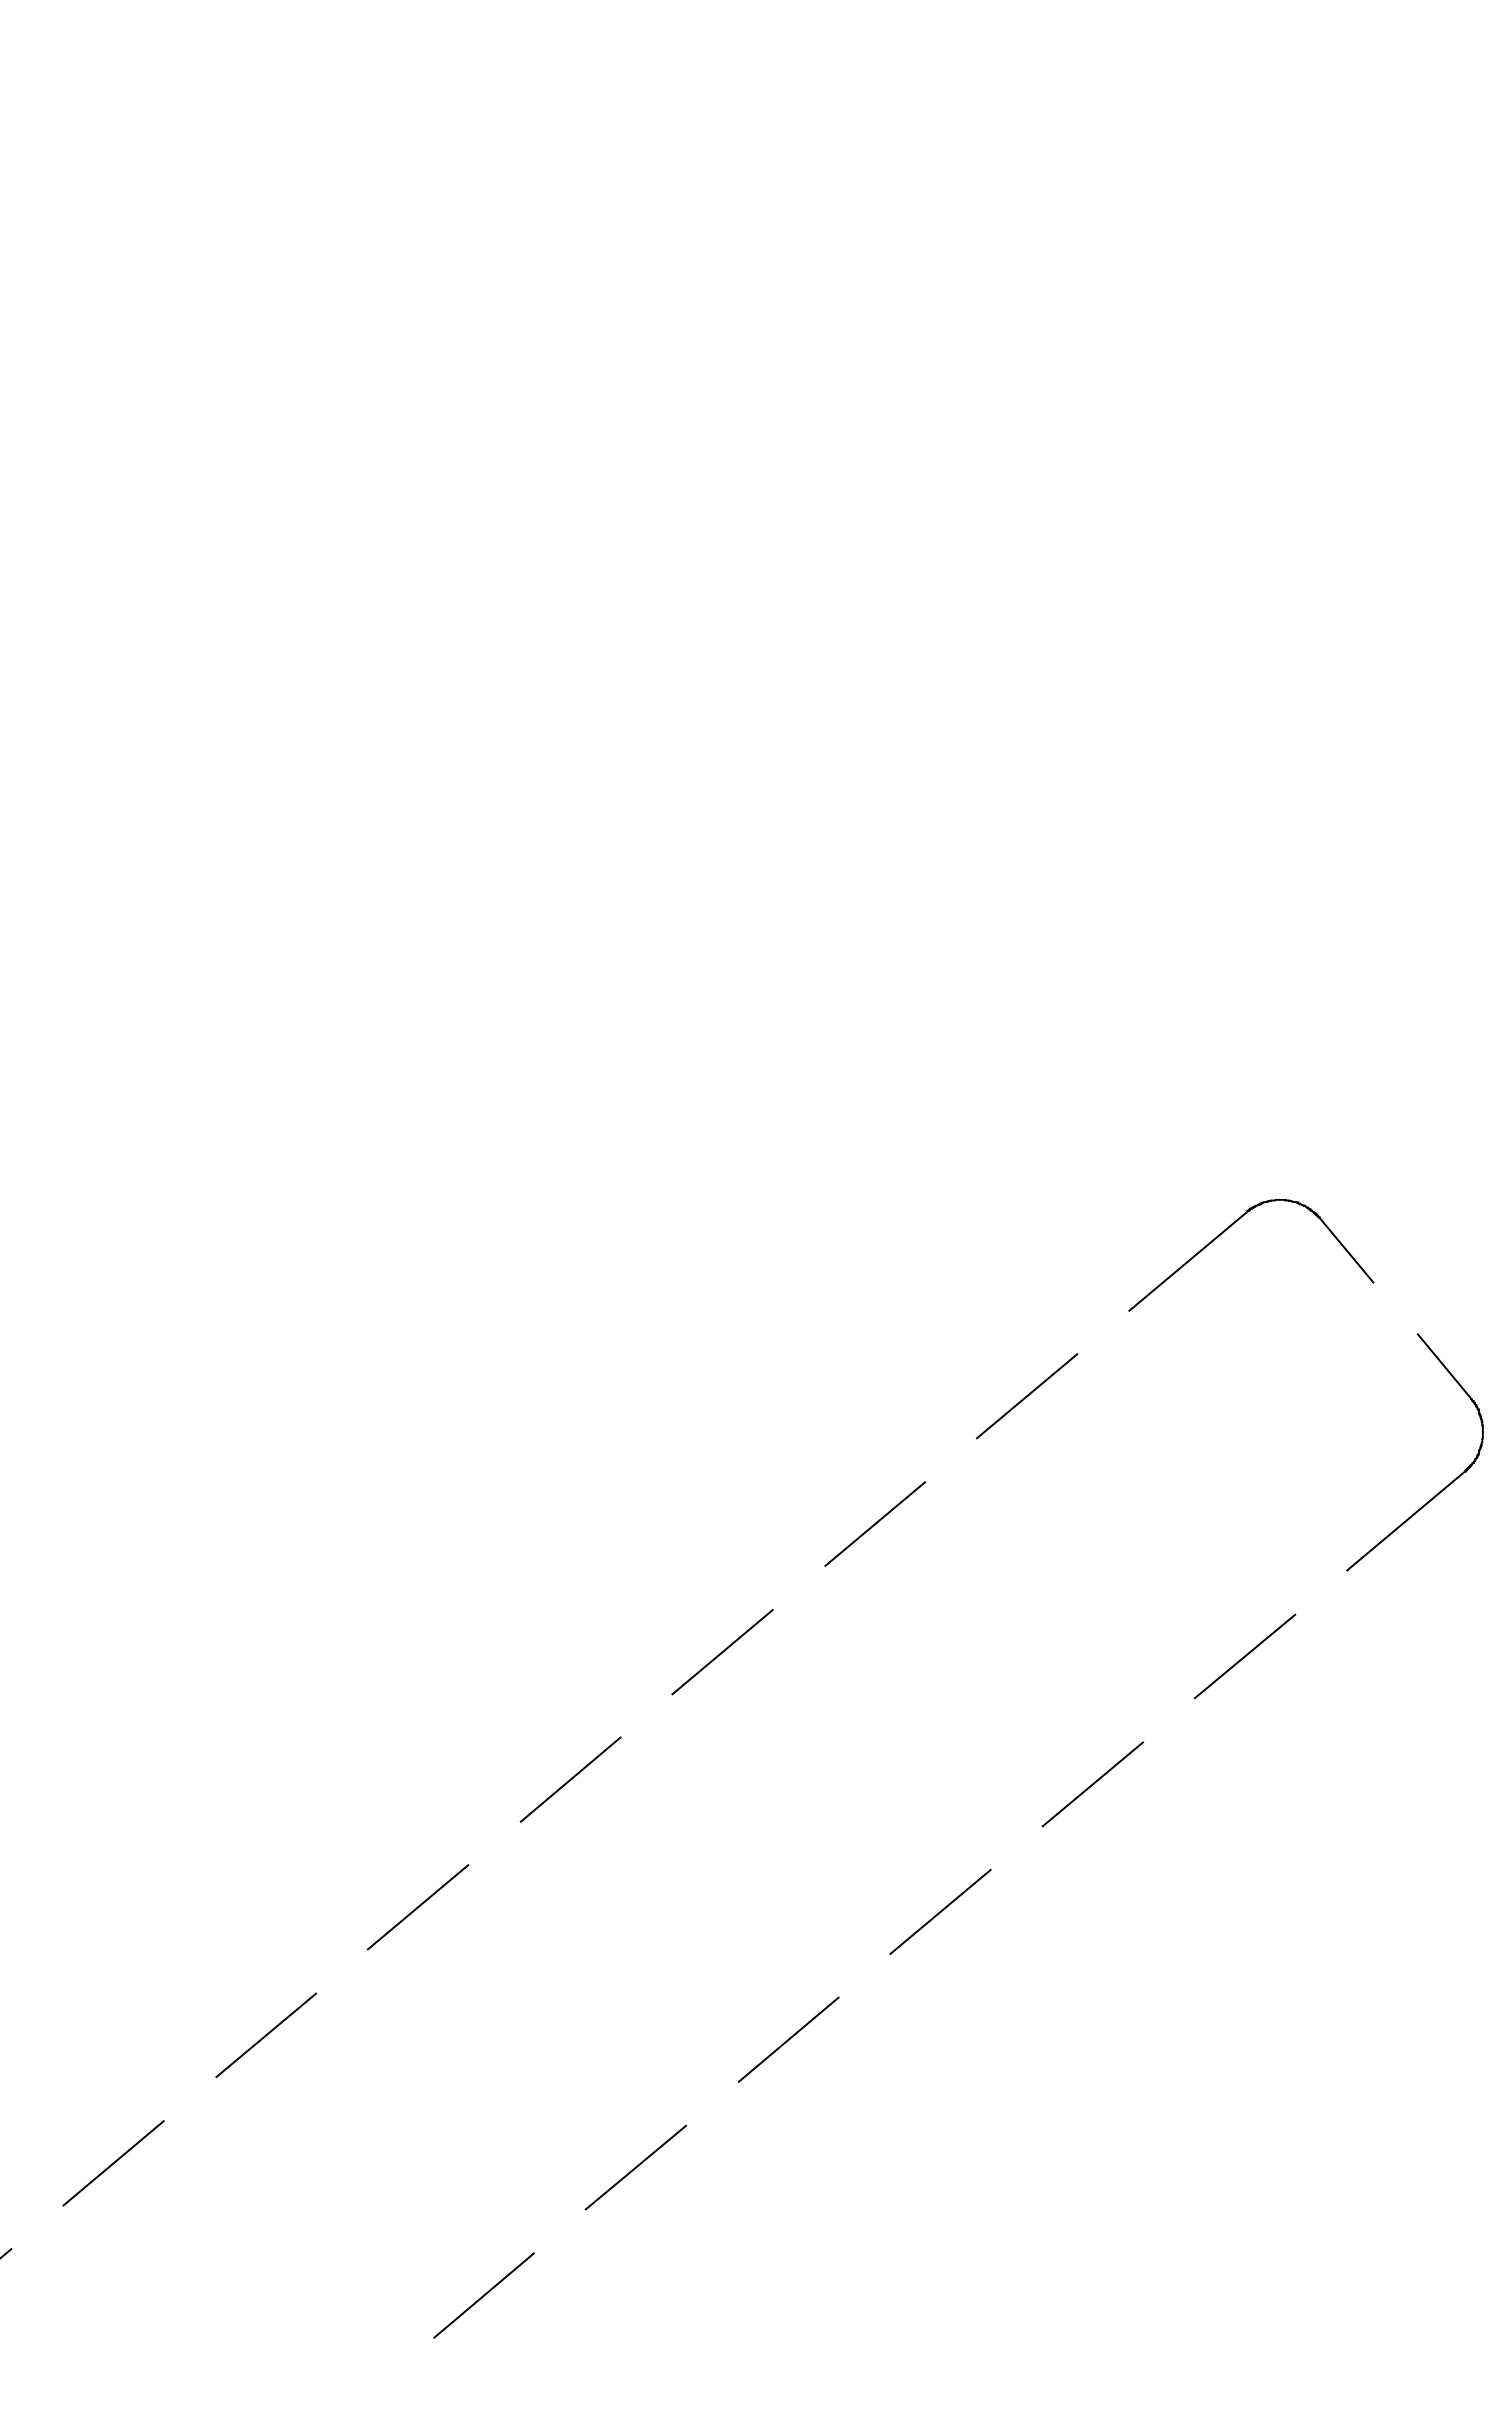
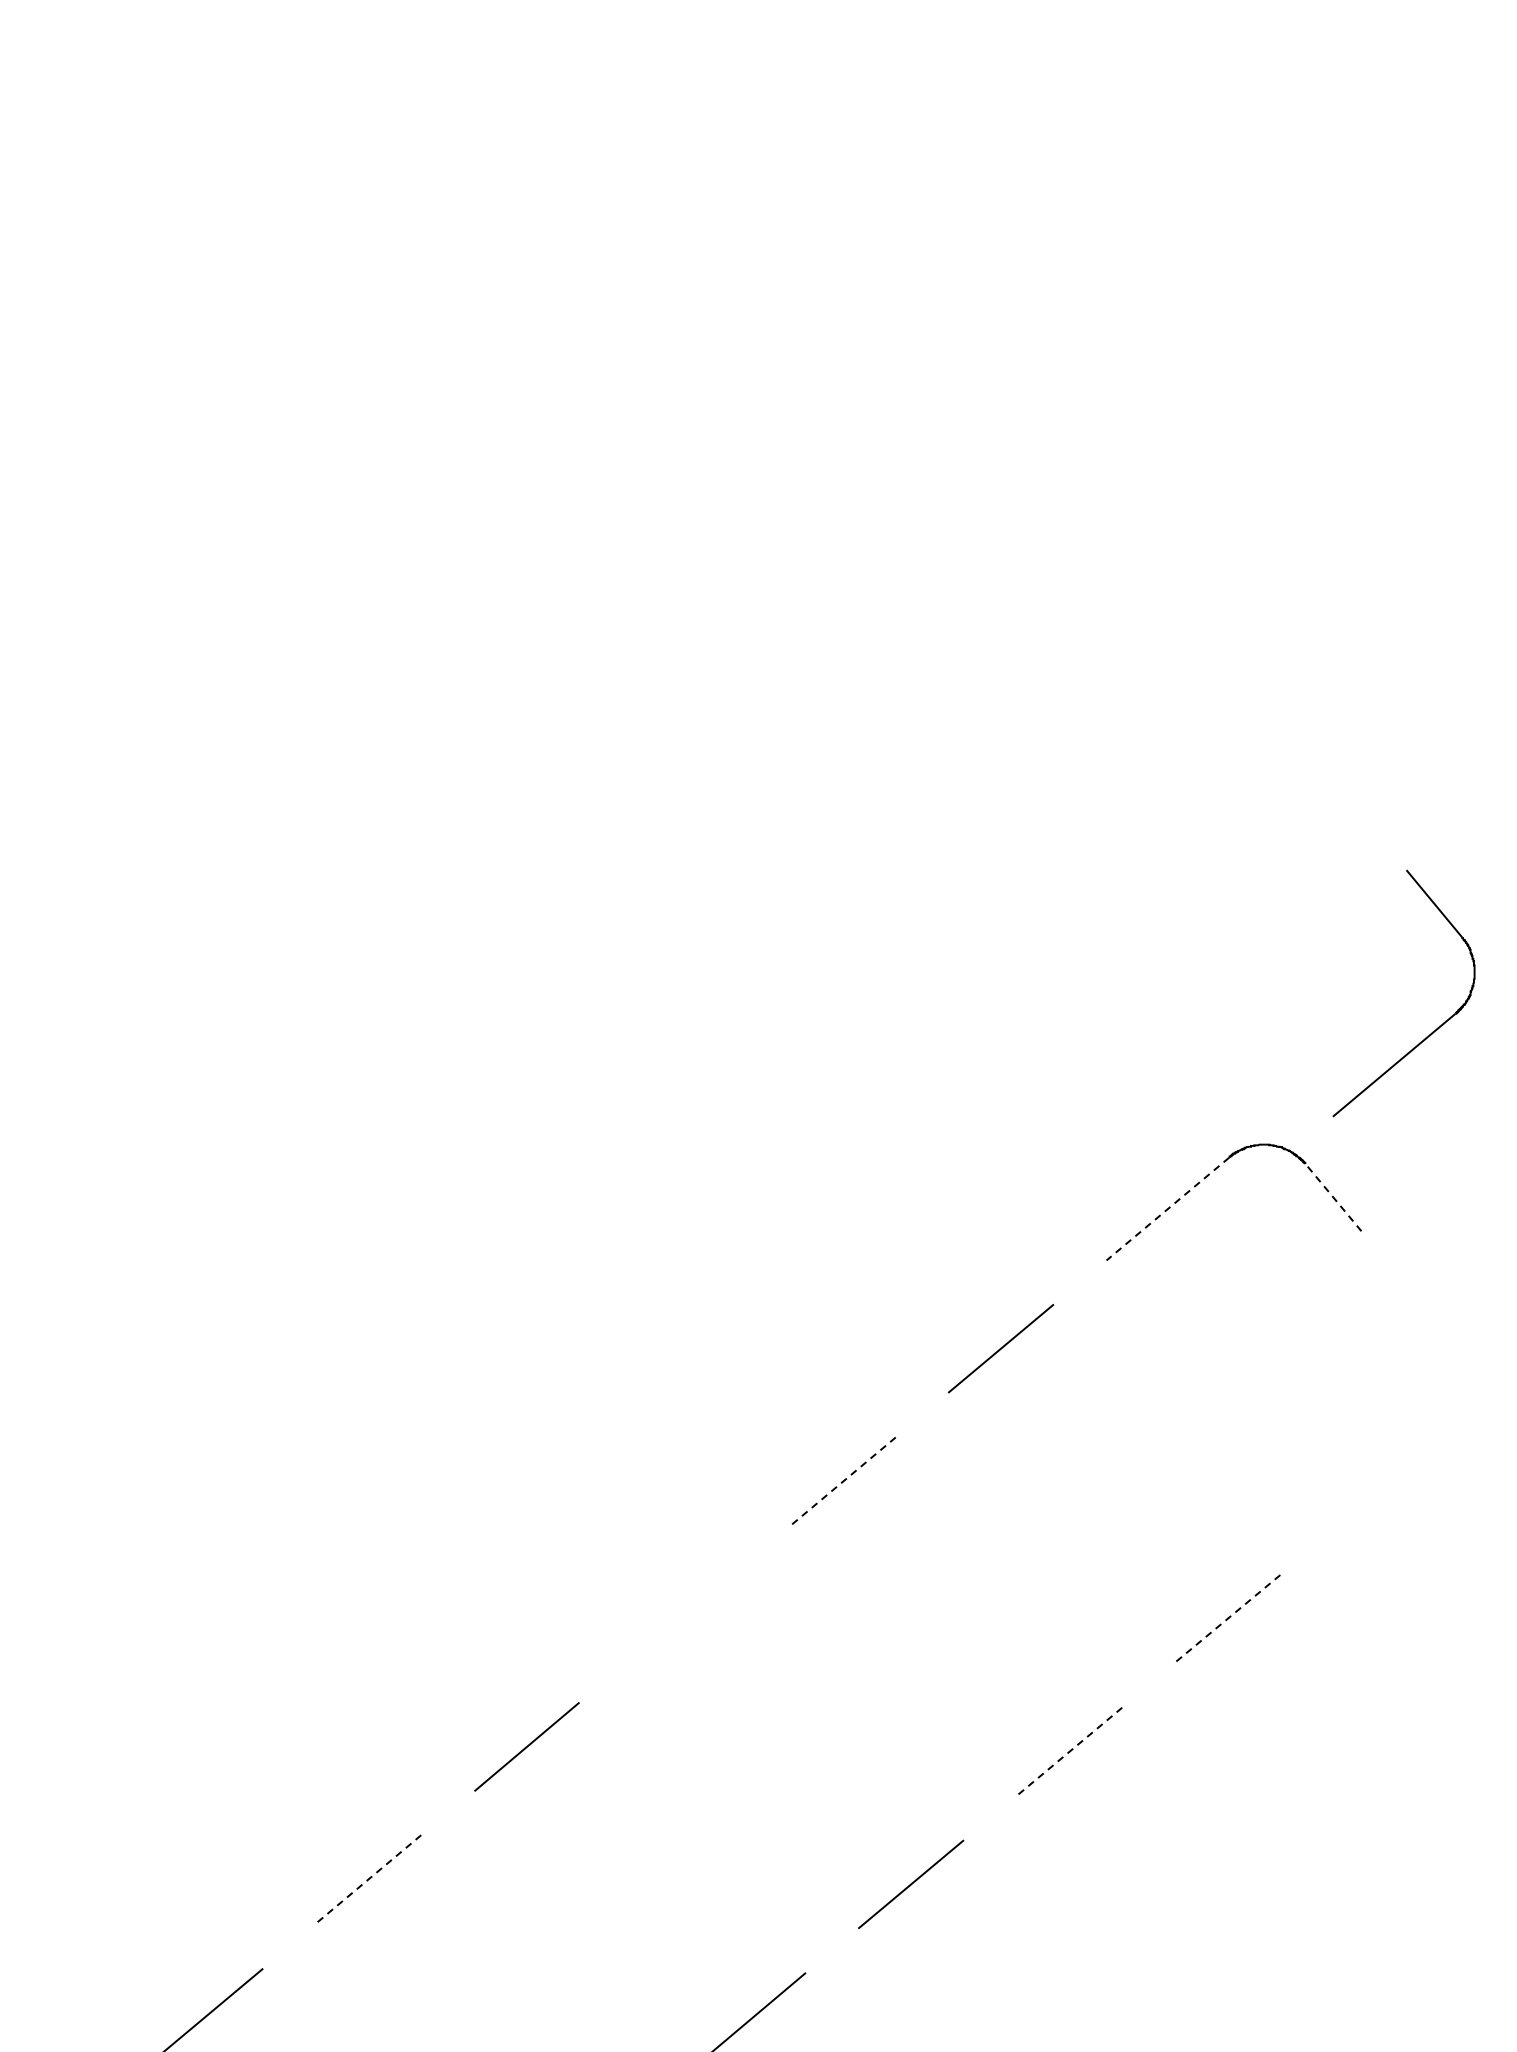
line: (1346, 1250) -> (1332, 1197), solid -> dashed
line: (1187, 1262) -> (1167, 1209), solid -> dashed
part: (1447, 1484) -> (1437, 1026), moved
line: (875, 1524) -> (843, 1481), solid -> dashed
line: (722, 1652) -> (684, 1614), removed
line: (1244, 1656) -> (1226, 1619), solid -> dashed
line: (1092, 1784) -> (1069, 1751), solid -> dashed
line: (417, 1907) -> (367, 1879), solid -> dashed

